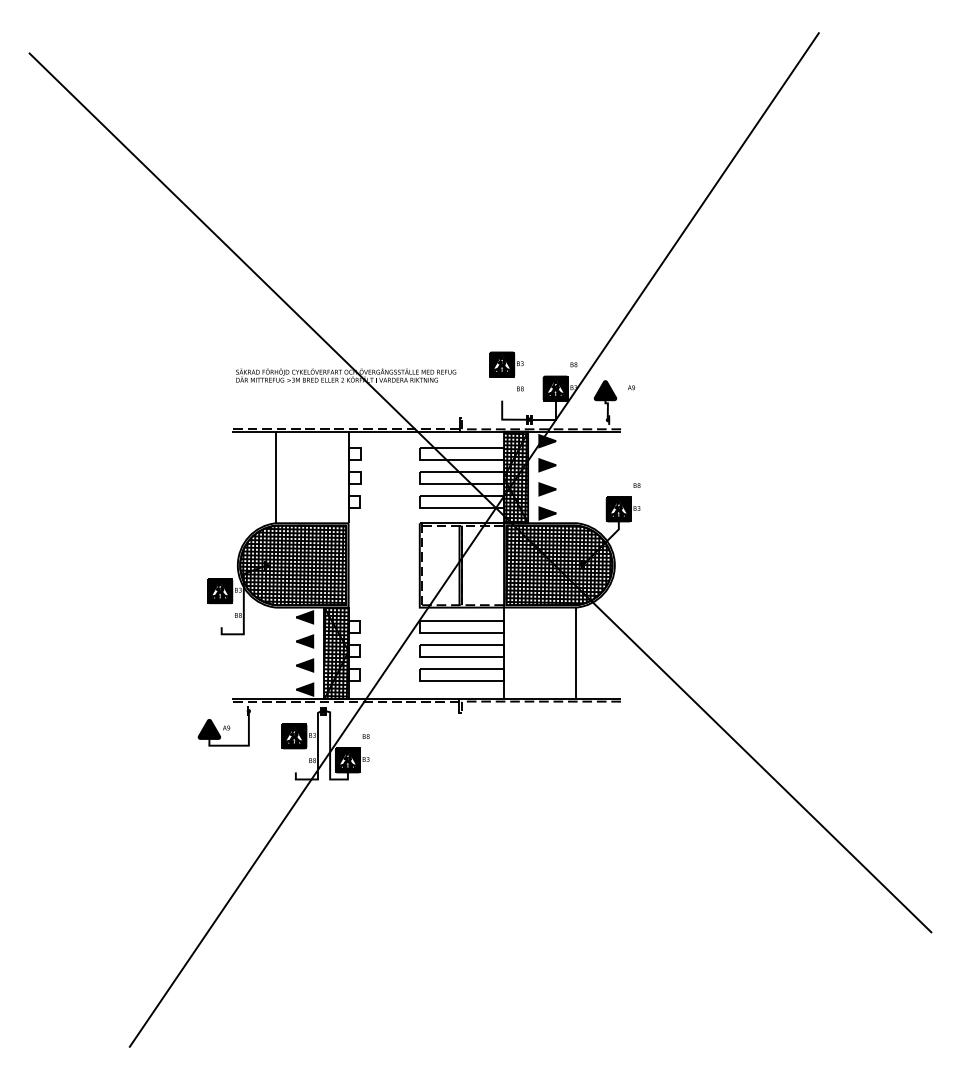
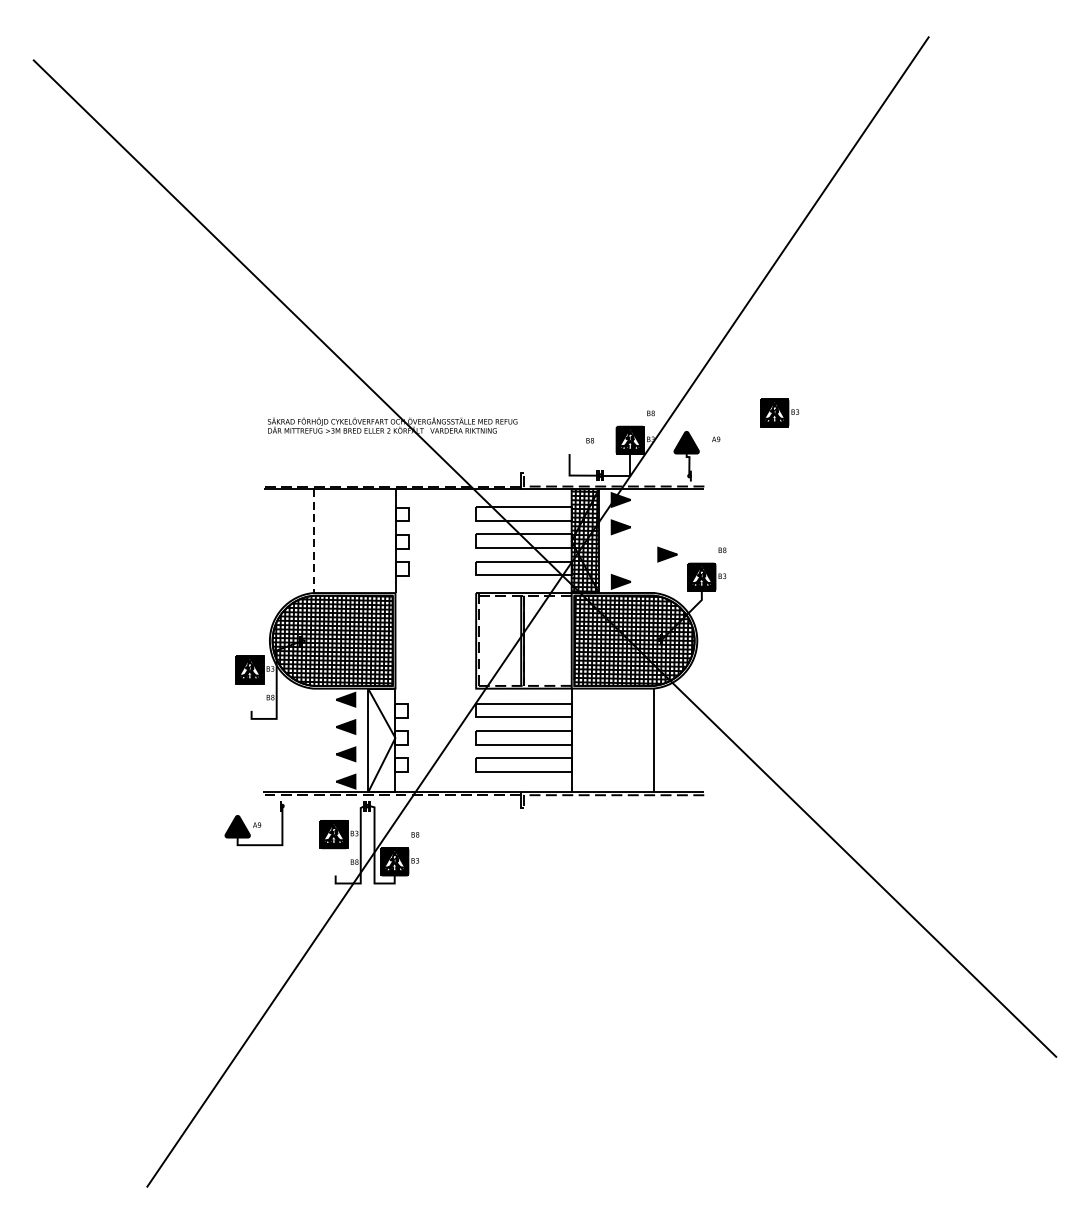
part: (506, 364) -> (779, 413), moved
line: (276, 477) -> (313, 541), solid -> dashed
part: (547, 489) -> (667, 554), moved
hatch: (336, 653) -> (381, 740), removed

